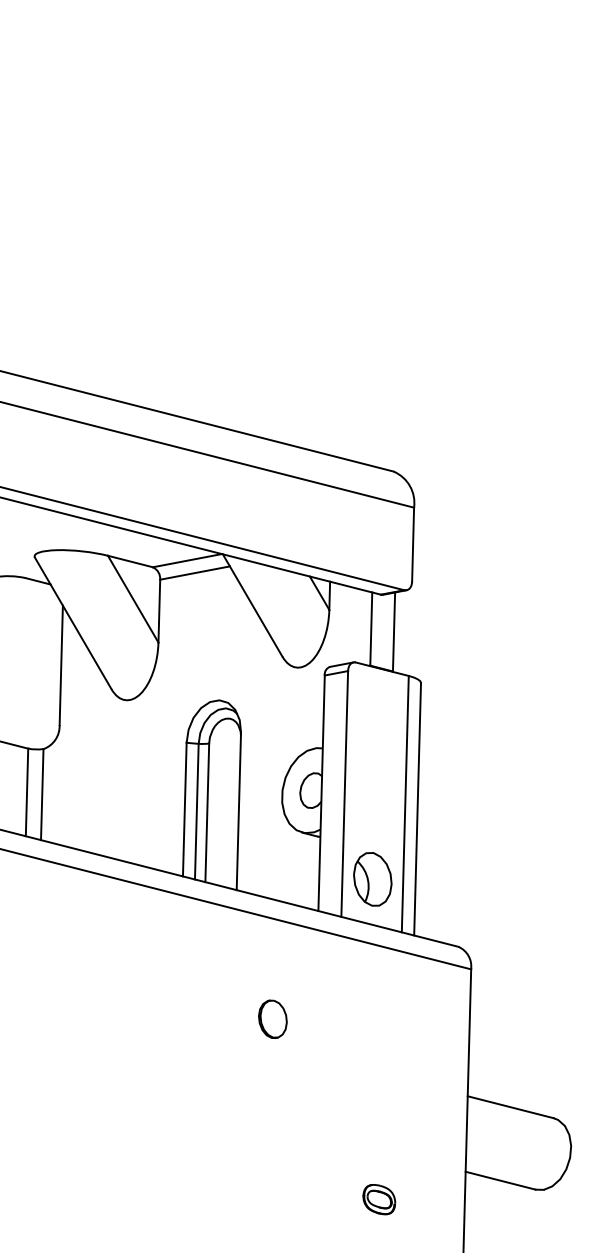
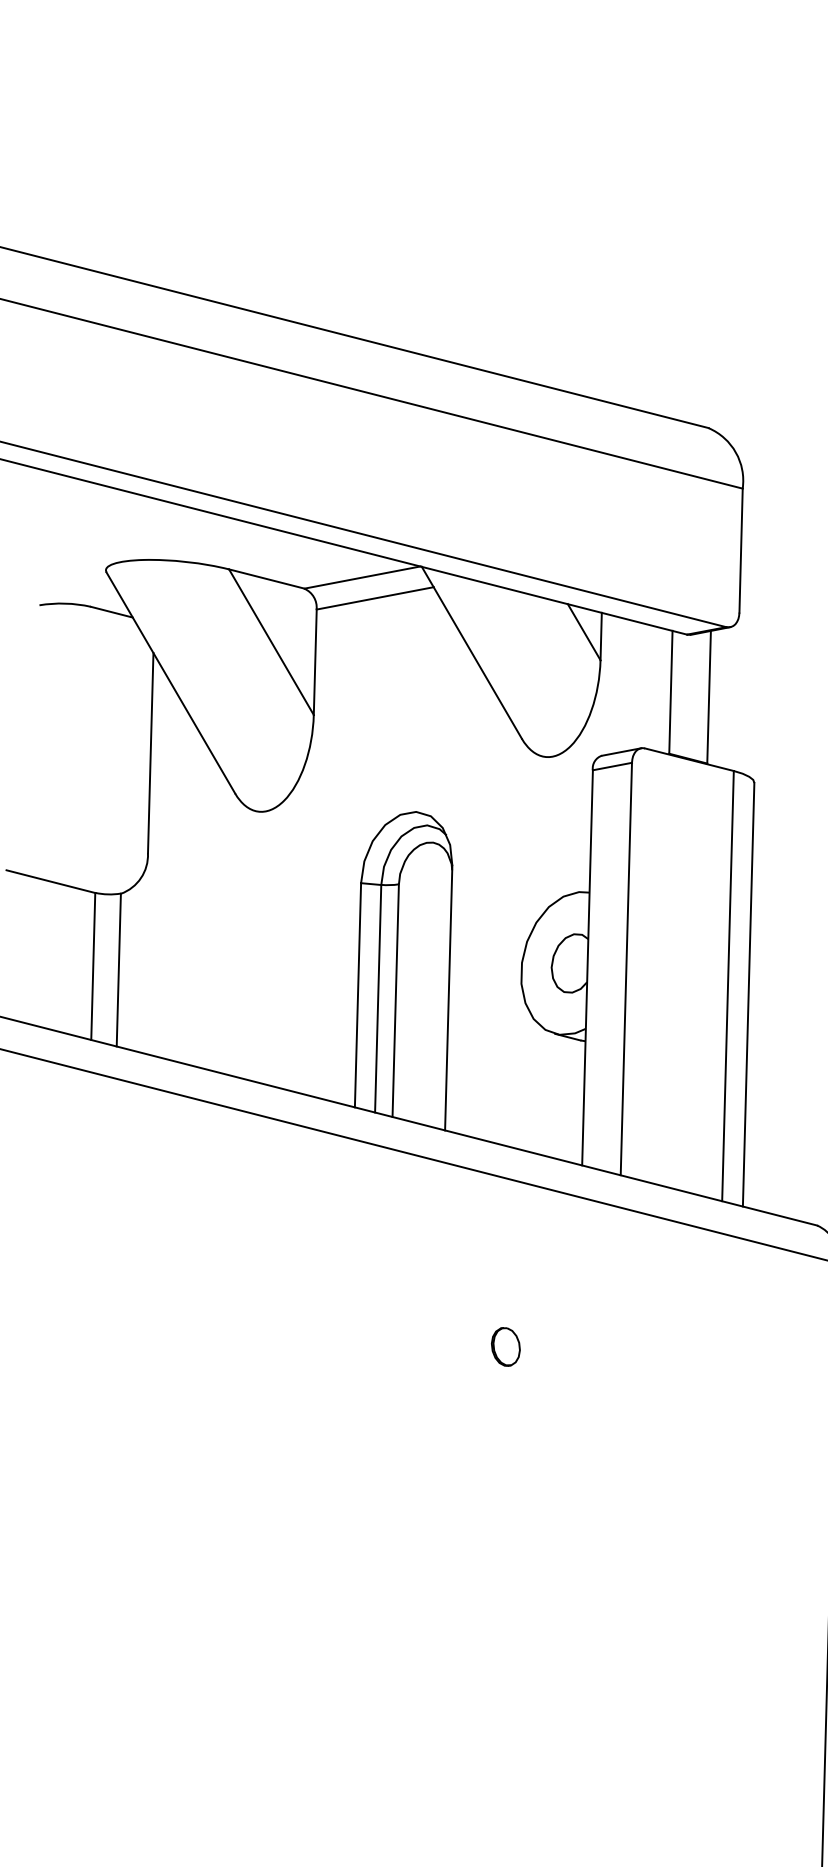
part: (372, 879) -> (672, 1112), removed
part: (272, 1018) -> (505, 1345), size x0.6
part: (379, 1199) -> (684, 1649), removed

